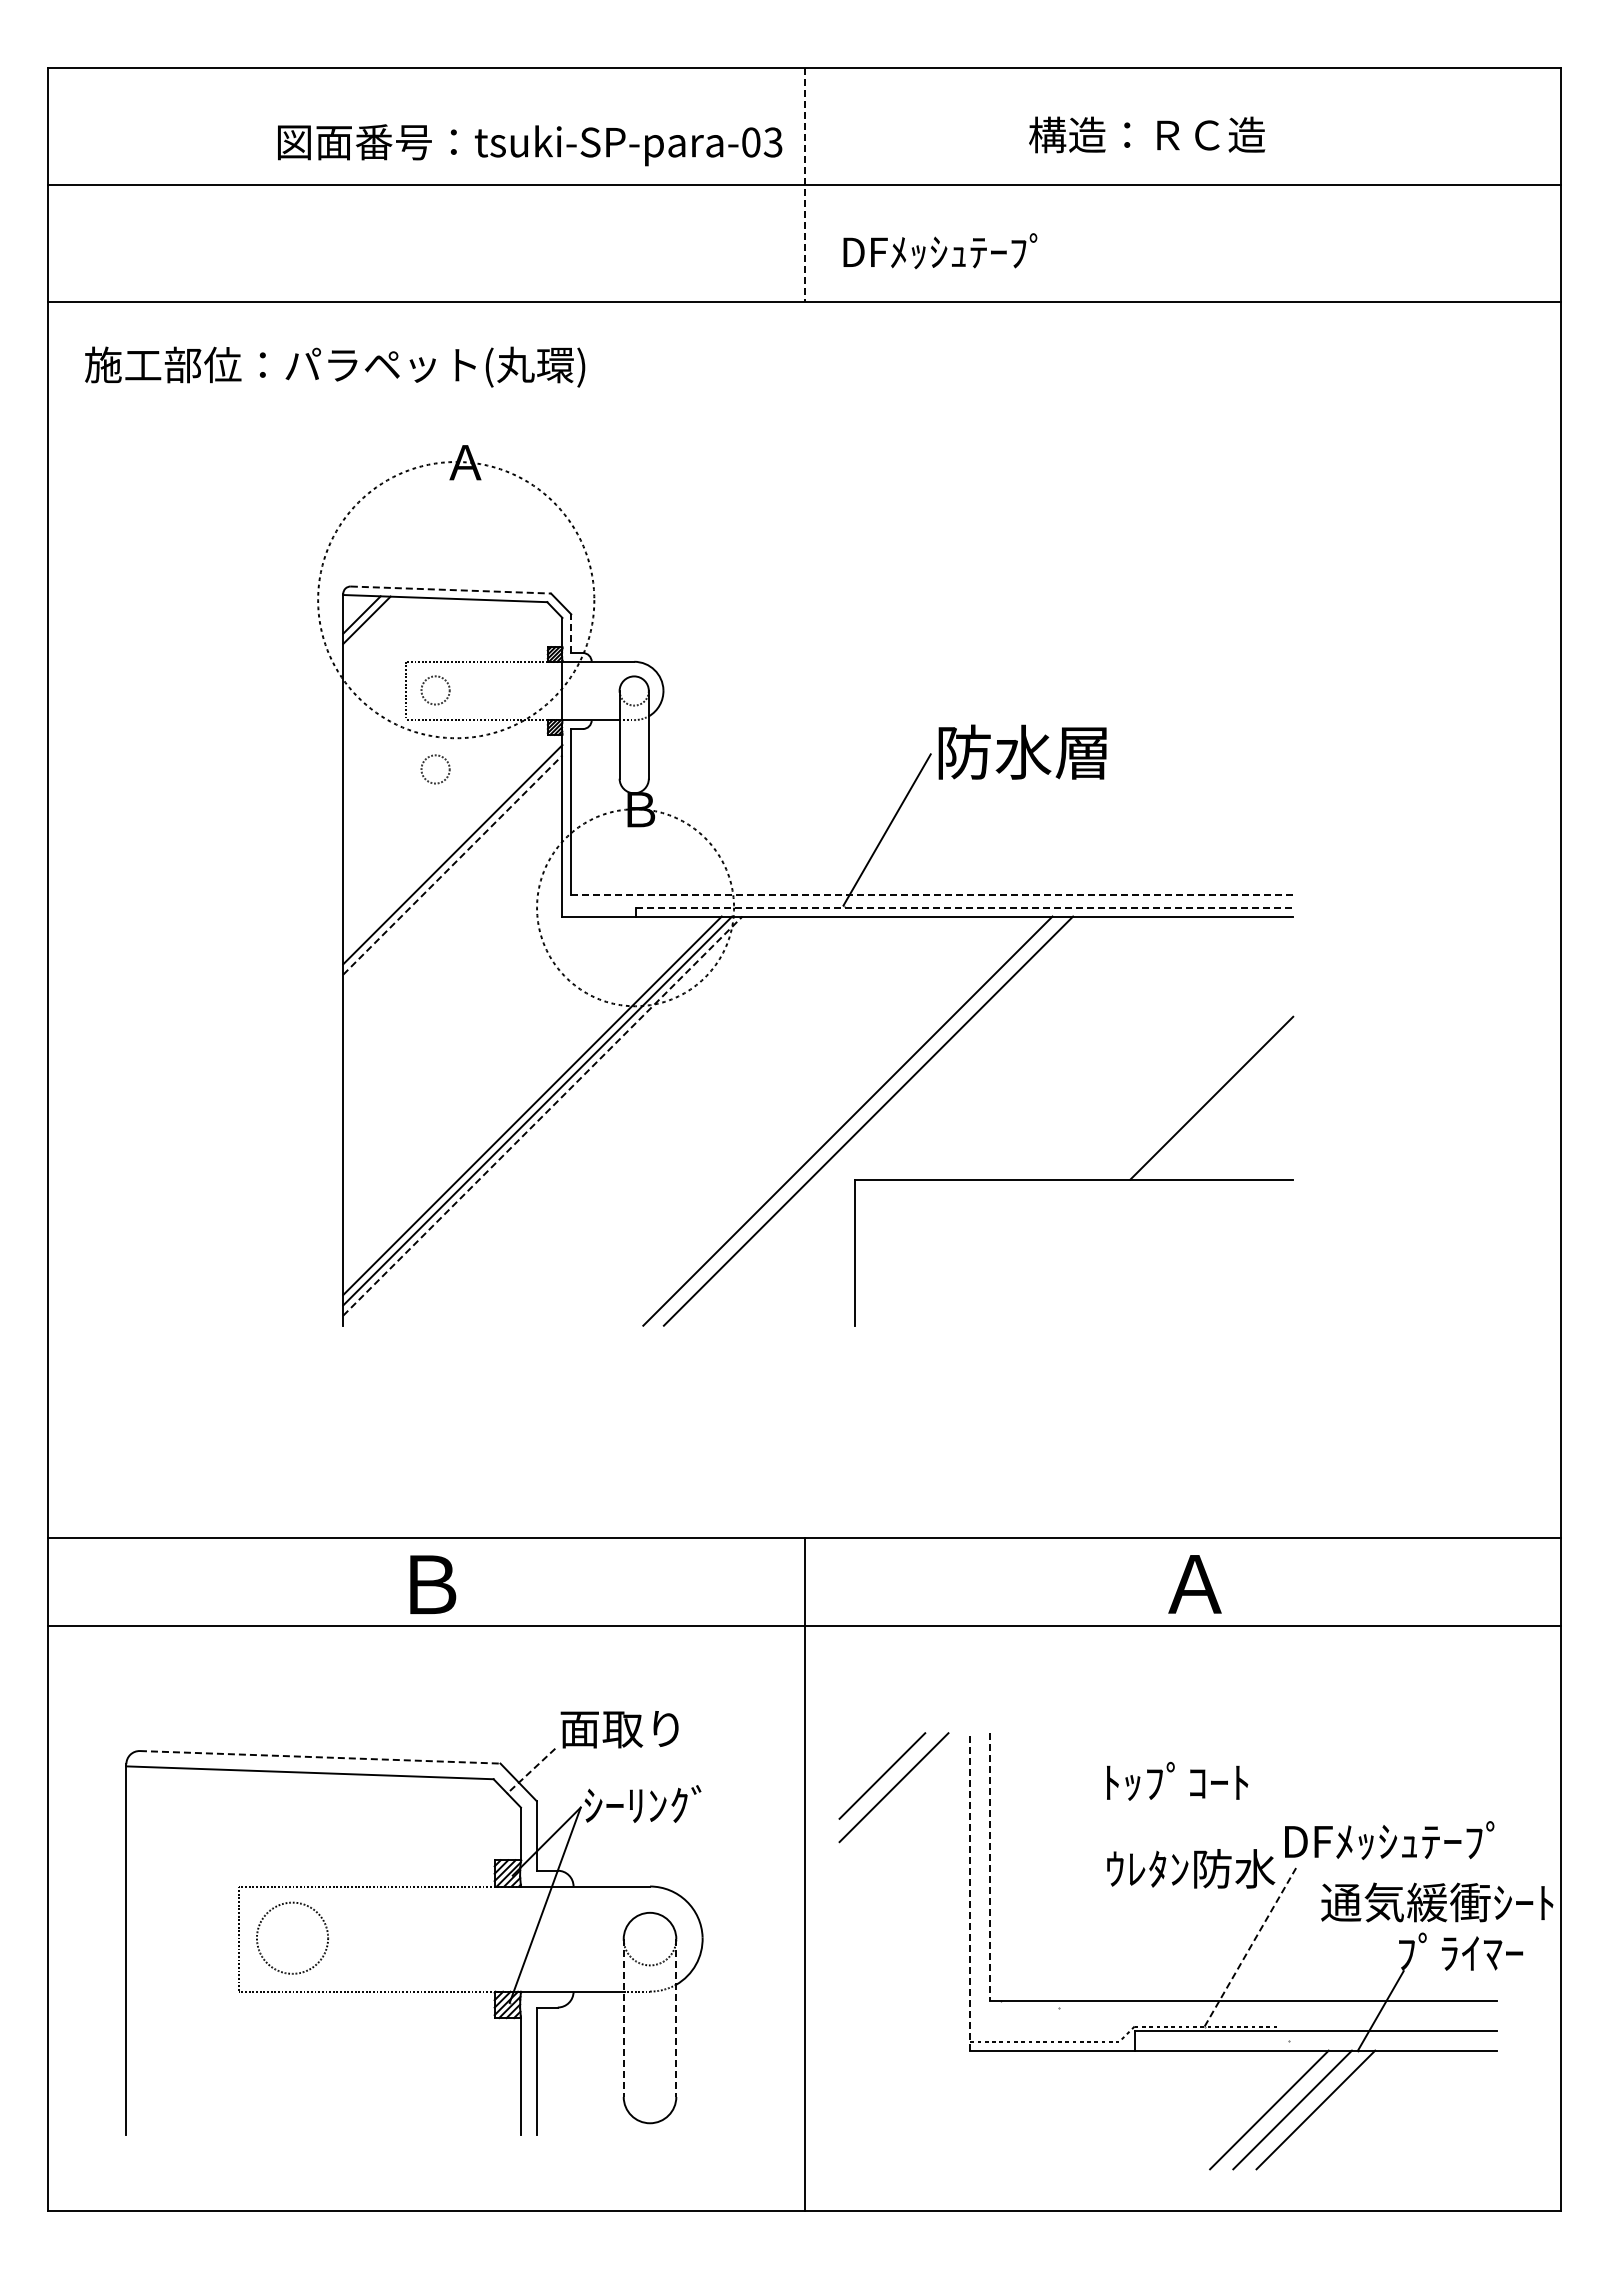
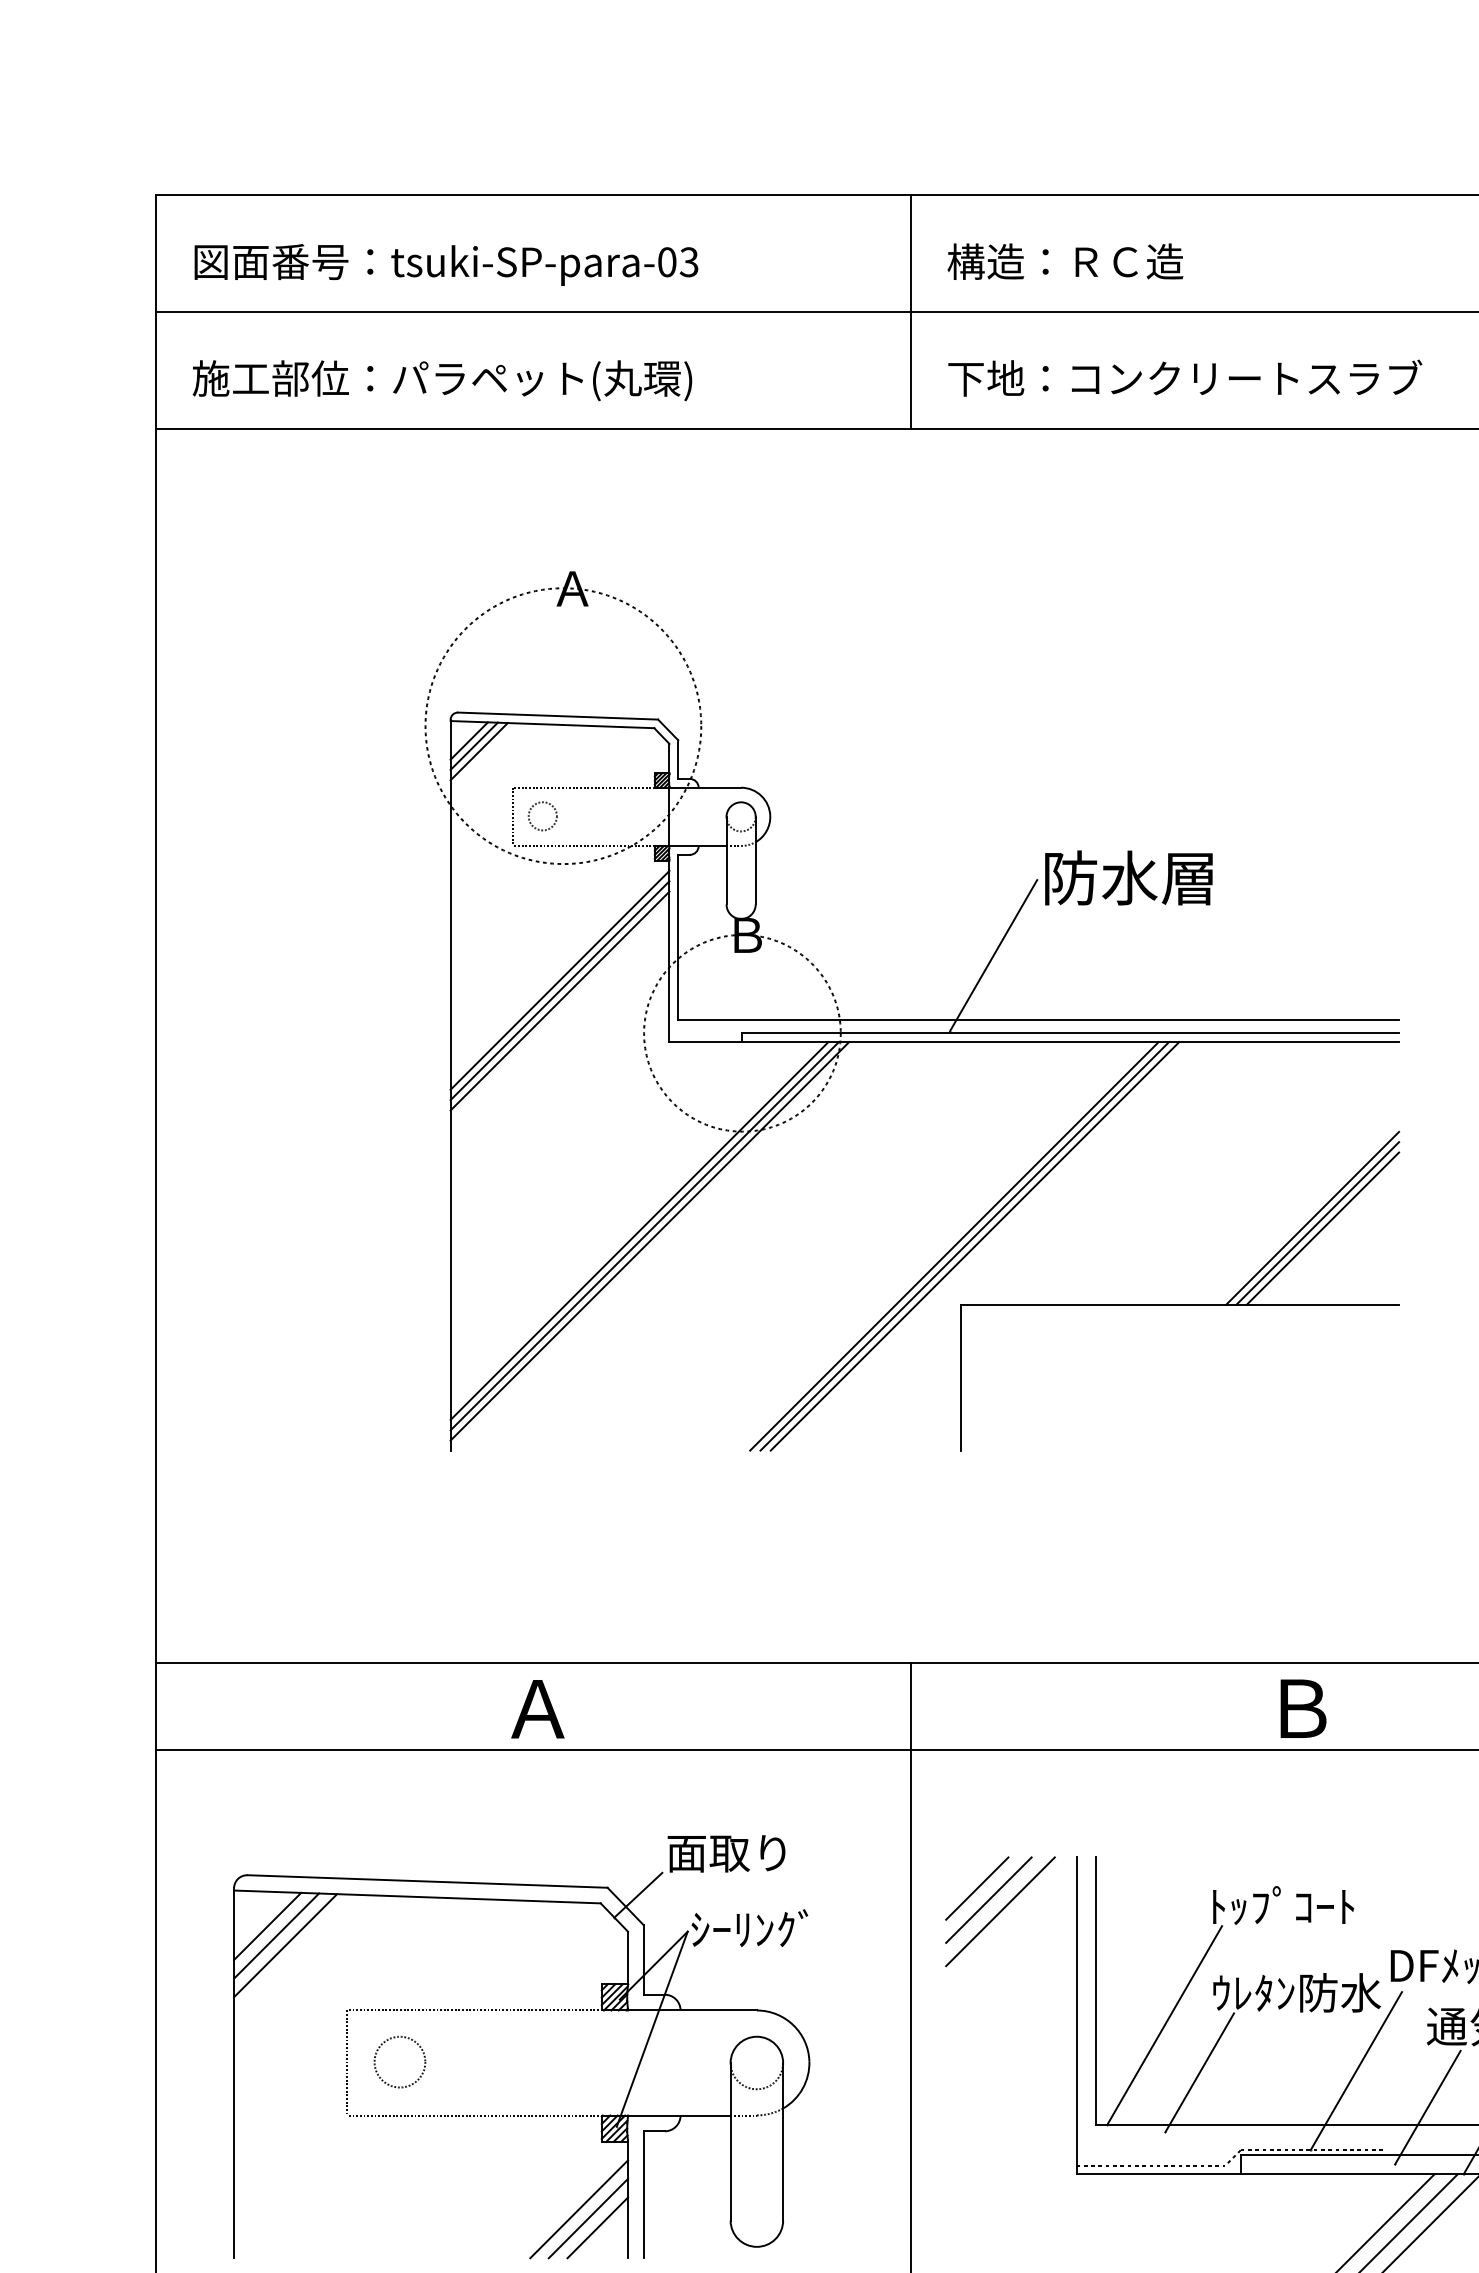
text: (1147, 134) -> (1065, 261), moved
text: (530, 145) -> (446, 265), moved
line: (804, 185) -> (911, 312), dashed -> solid
text: (1078, 251) -> (1184, 378), DFﾒｯｼｭﾃｰﾌﾟ -> 下地：コンクリートスラブ
text: (335, 366) -> (442, 380), moved
line: (451, 590) -> (558, 716), dashed -> solid
line: (371, 625) -> (478, 751), added
line: (571, 633) -> (678, 759), dashed -> solid
circle: (435, 769) -> (542, 895), removed
line: (453, 864) -> (560, 990), dashed -> solid
line: (452, 875) -> (559, 1001), added
line: (932, 894) -> (1038, 1020), dashed -> solid
line: (964, 907) -> (1070, 1033), dashed -> solid
line: (1206, 1092) -> (1312, 1217), added
line: (1216, 1103) -> (1322, 1228), added
line: (543, 1115) -> (650, 1240), dashed -> solid
line: (857, 1120) -> (964, 1245), added
text: (430, 1584) -> (537, 1708), Ｂ -> Ａ
text: (1194, 1584) -> (1300, 1708), Ａ -> Ｂ
line: (320, 1757) -> (427, 1881), dashed -> solid
line: (870, 1764) -> (977, 1888), added
line: (531, 1771) -> (638, 1895), dashed -> solid
line: (159, 1801) -> (267, 1925), added
line: (168, 1811) -> (276, 1935), added
line: (177, 1821) -> (285, 1945), added
line: (989, 1867) -> (1095, 1991), dashed -> solid
line: (970, 1891) -> (1076, 2015), dashed -> solid
line: (1057, 1901) -> (1163, 2025), added
circle: (292, 1937) -> (399, 2061), size x0.71
line: (1250, 1946) -> (1356, 2070), dashed -> solid
line: (1093, 1948) -> (1199, 2072), added
line: (1321, 1983) -> (1427, 2107), added
line: (623, 2018) -> (730, 2142), dashed -> solid
line: (676, 2018) -> (783, 2142), dashed -> solid
line: (471, 2085) -> (578, 2209), added
line: (480, 2094) -> (587, 2218), added
line: (490, 2103) -> (597, 2227), added

